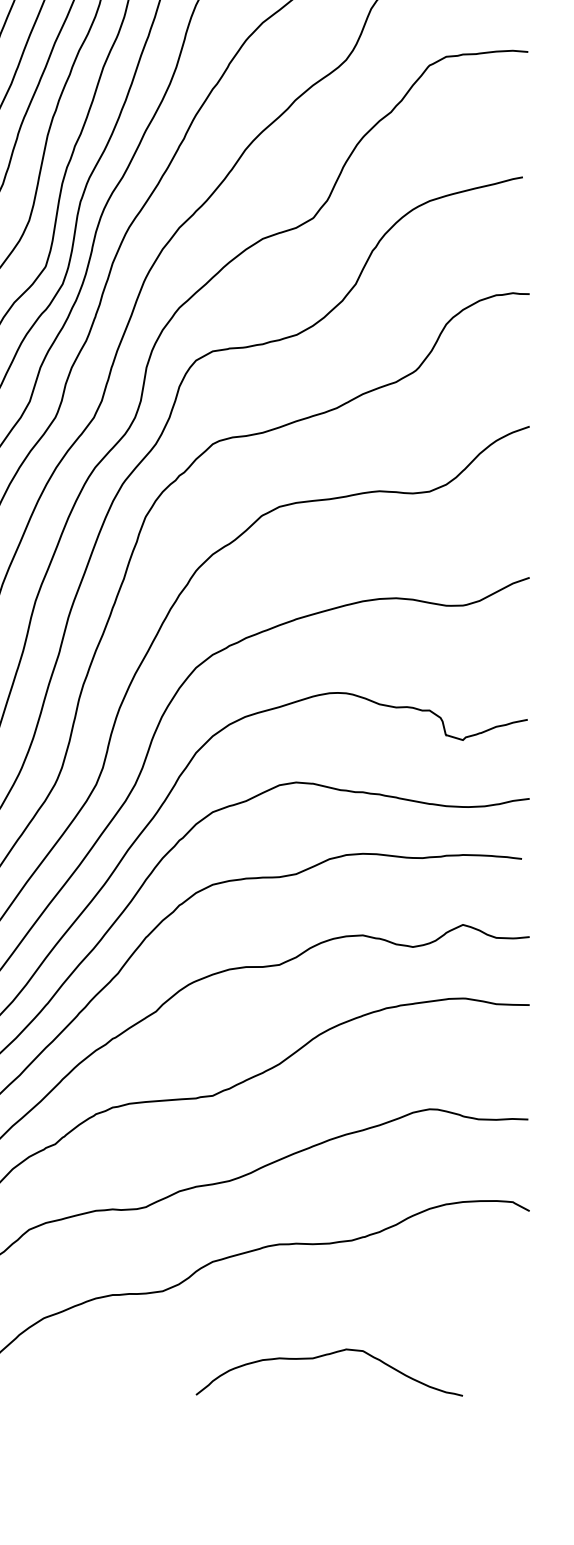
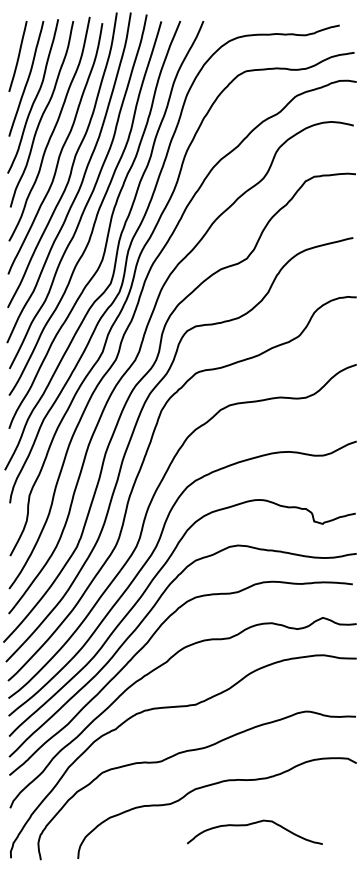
curve: (326, 1357) -> (253, 824), moved

